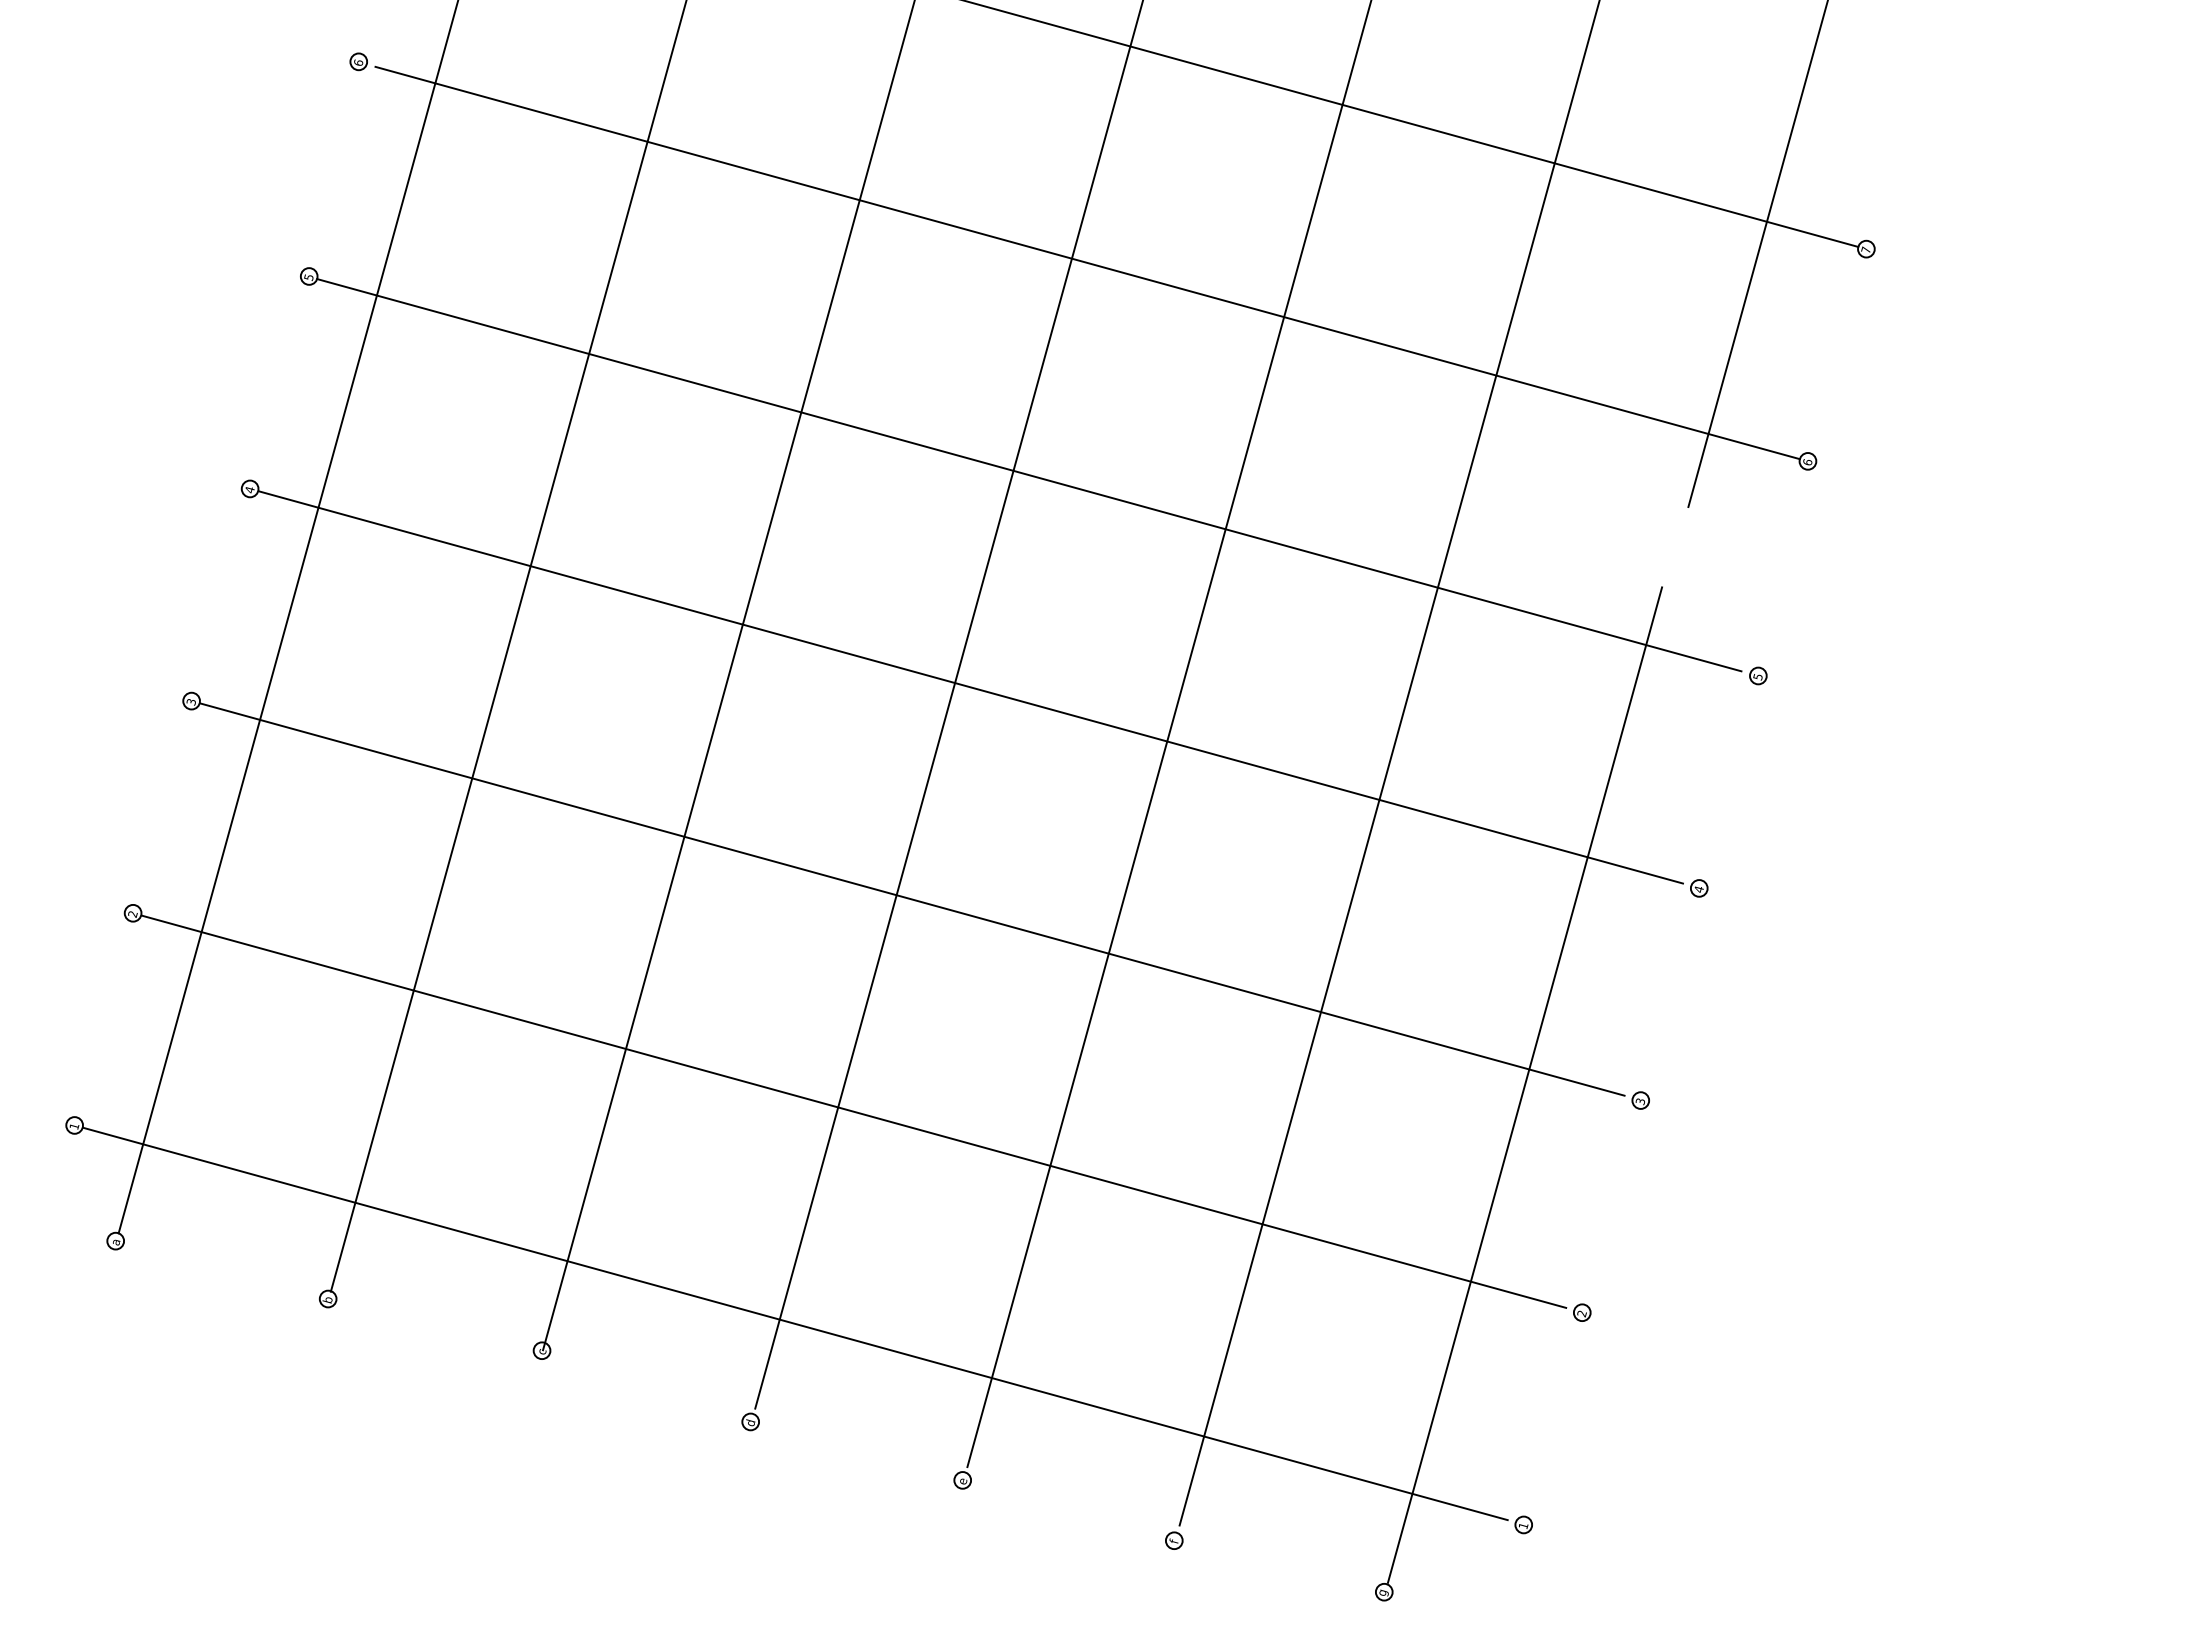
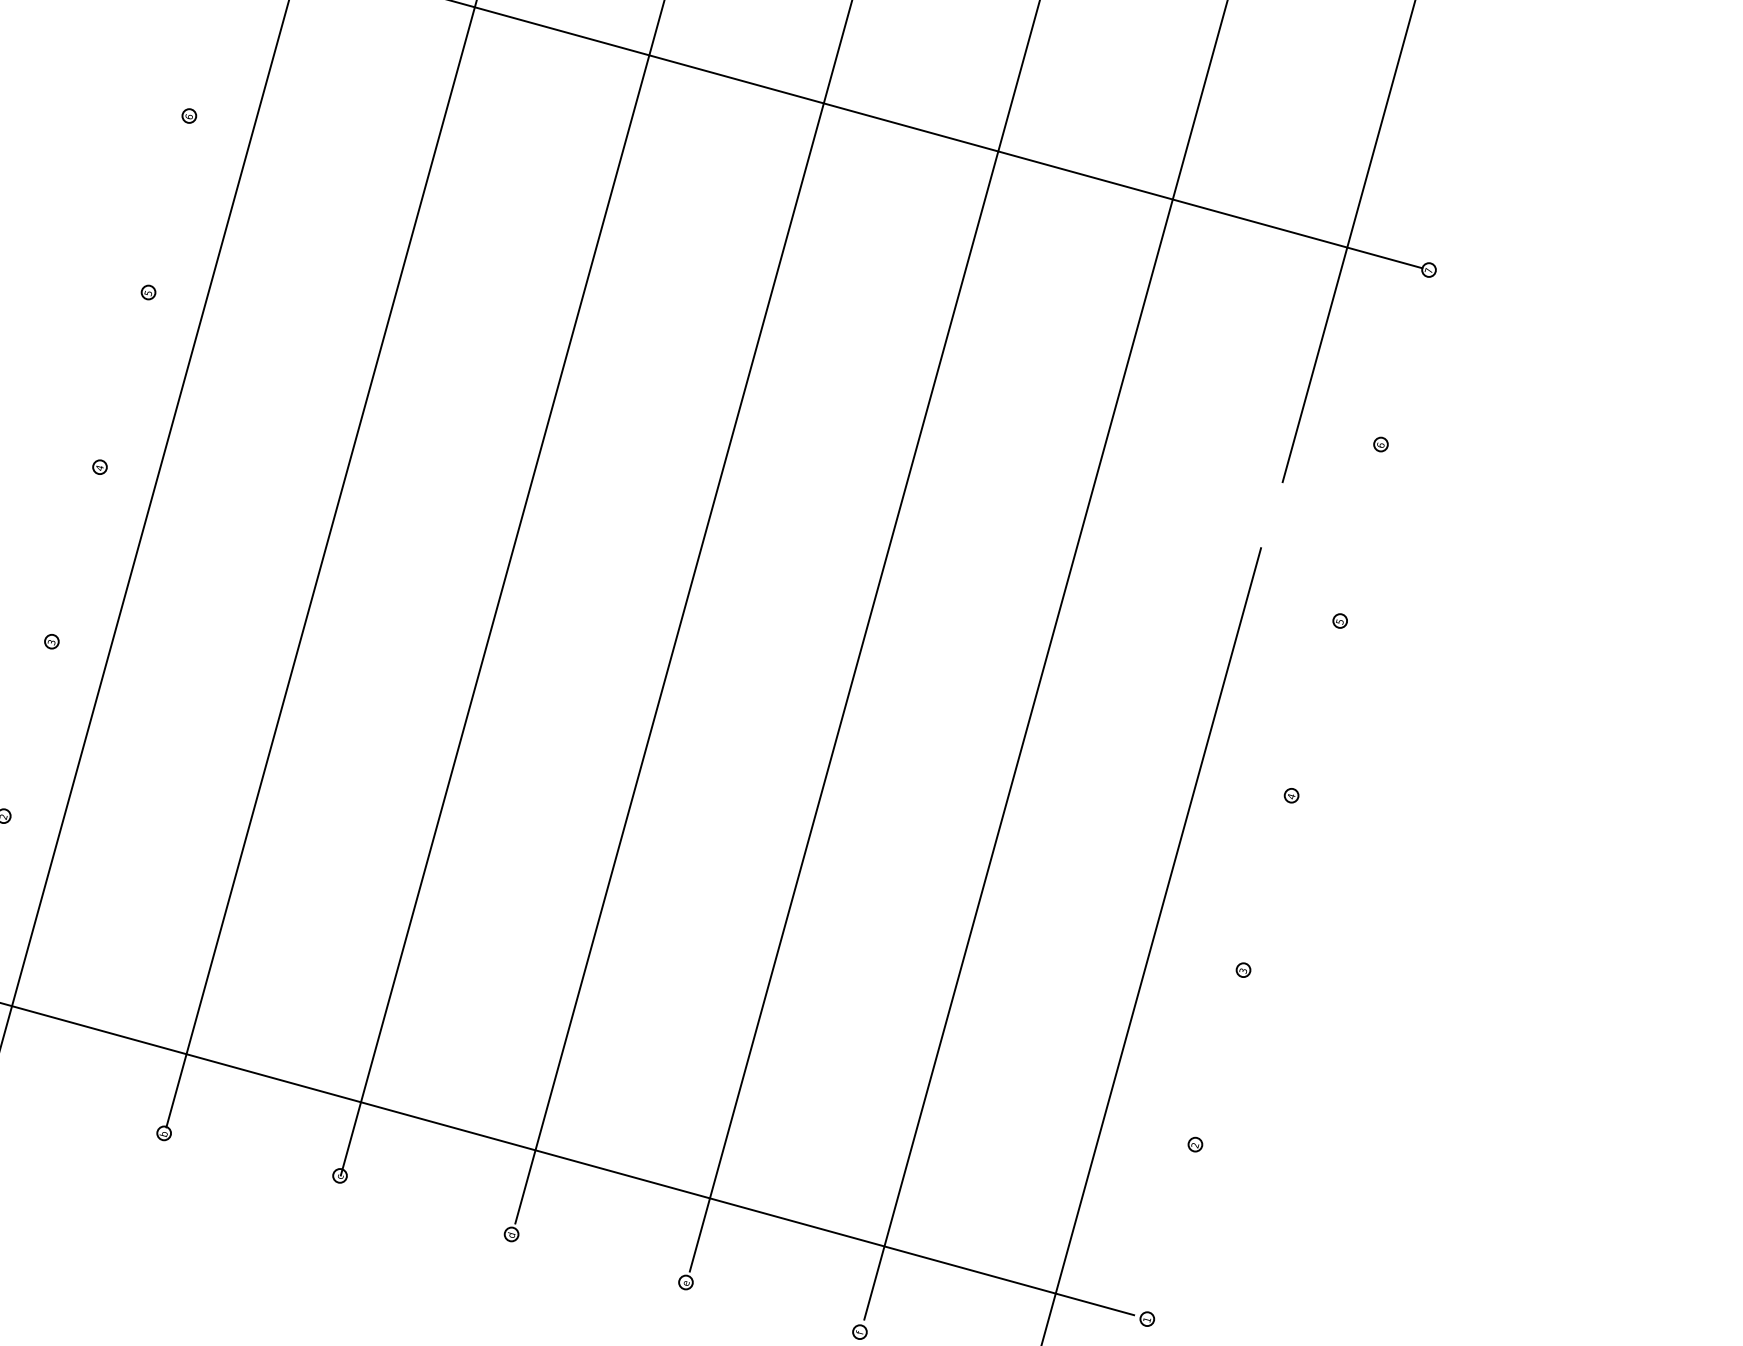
line: (1087, 262) -> (788, 281), removed
line: (1029, 475) -> (740, 456), removed
line: (970, 687) -> (692, 630), removed
line: (912, 899) -> (644, 804), removed
line: (853, 1111) -> (596, 979), removed

